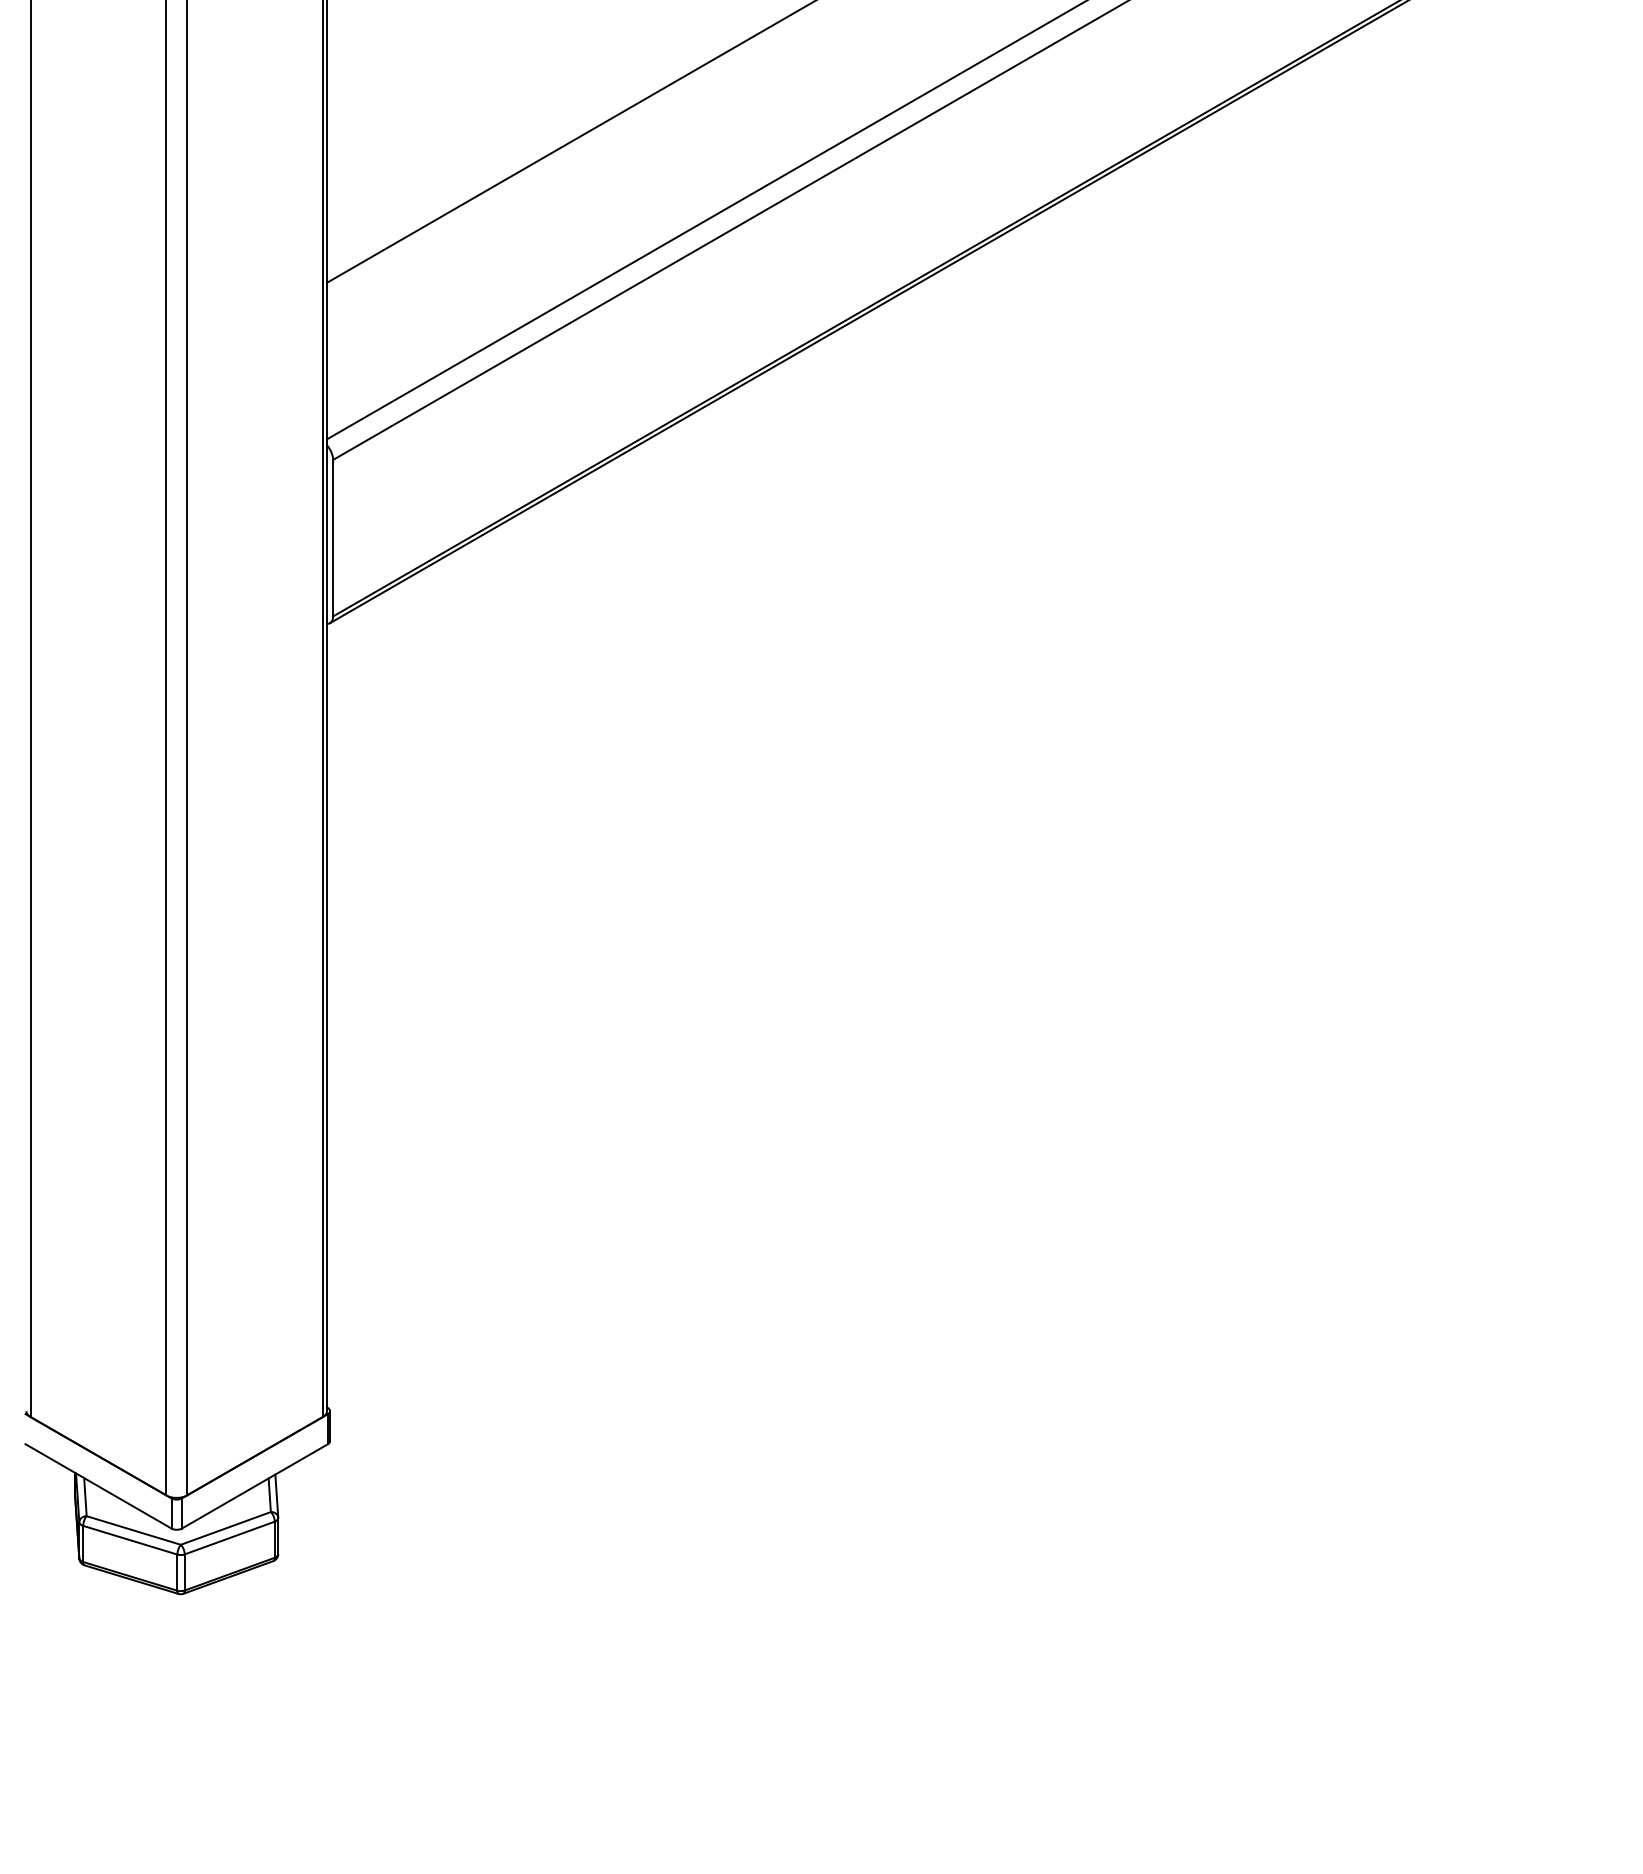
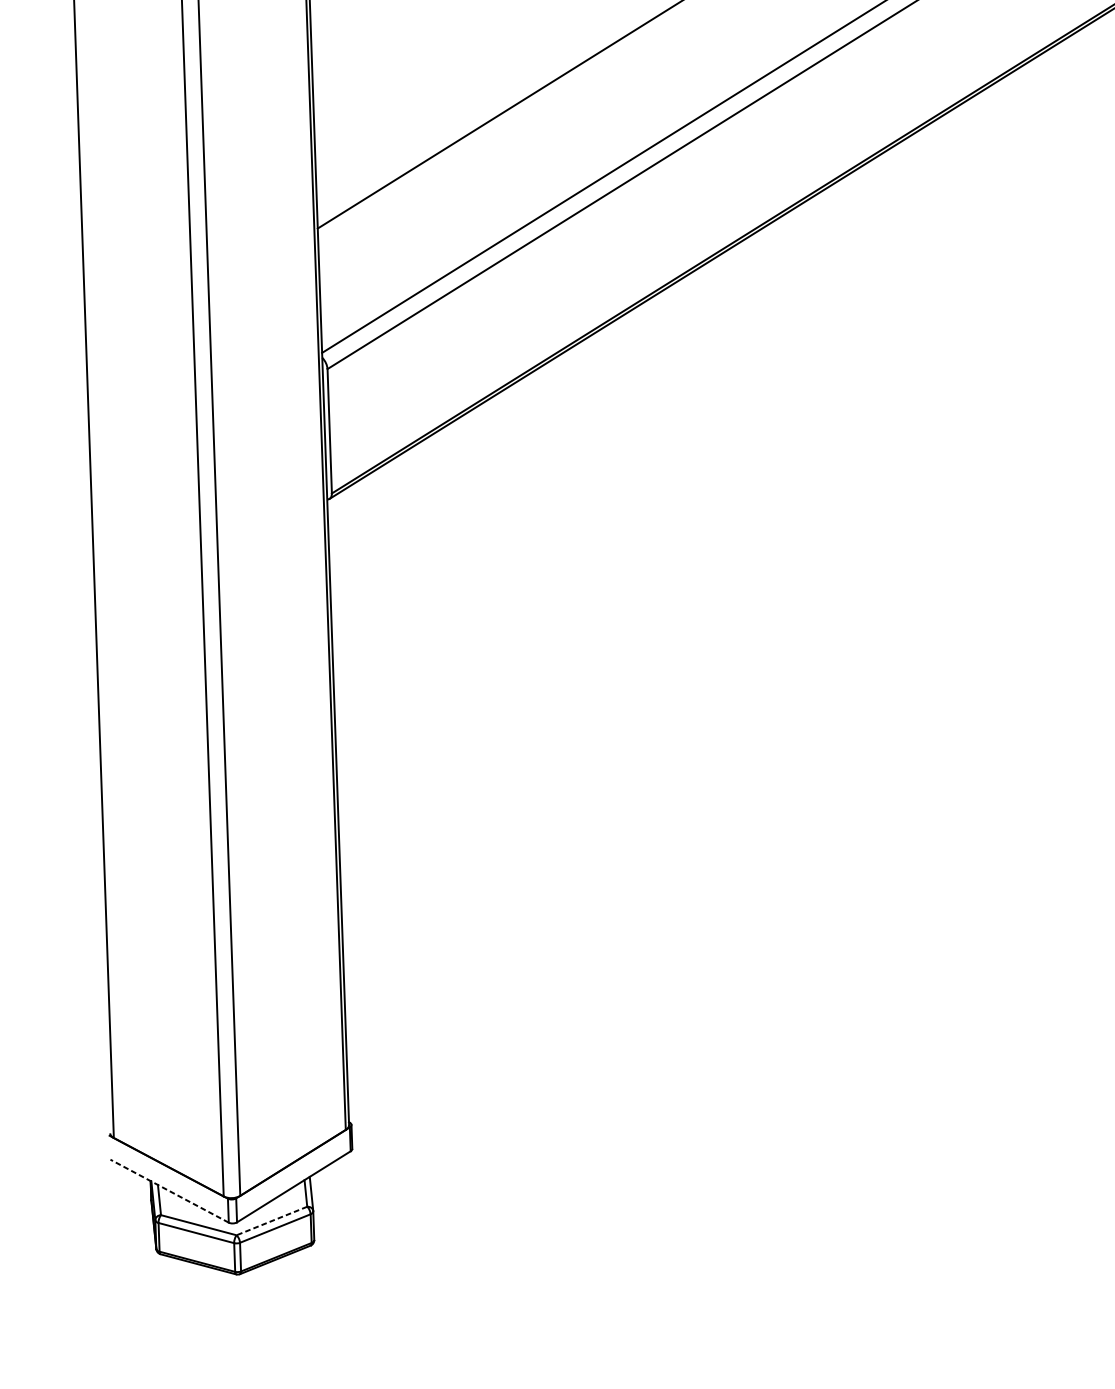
line: (98, 1486) -> (169, 1191), solid -> dashed
line: (225, 1528) -> (271, 1221), solid -> dashed

